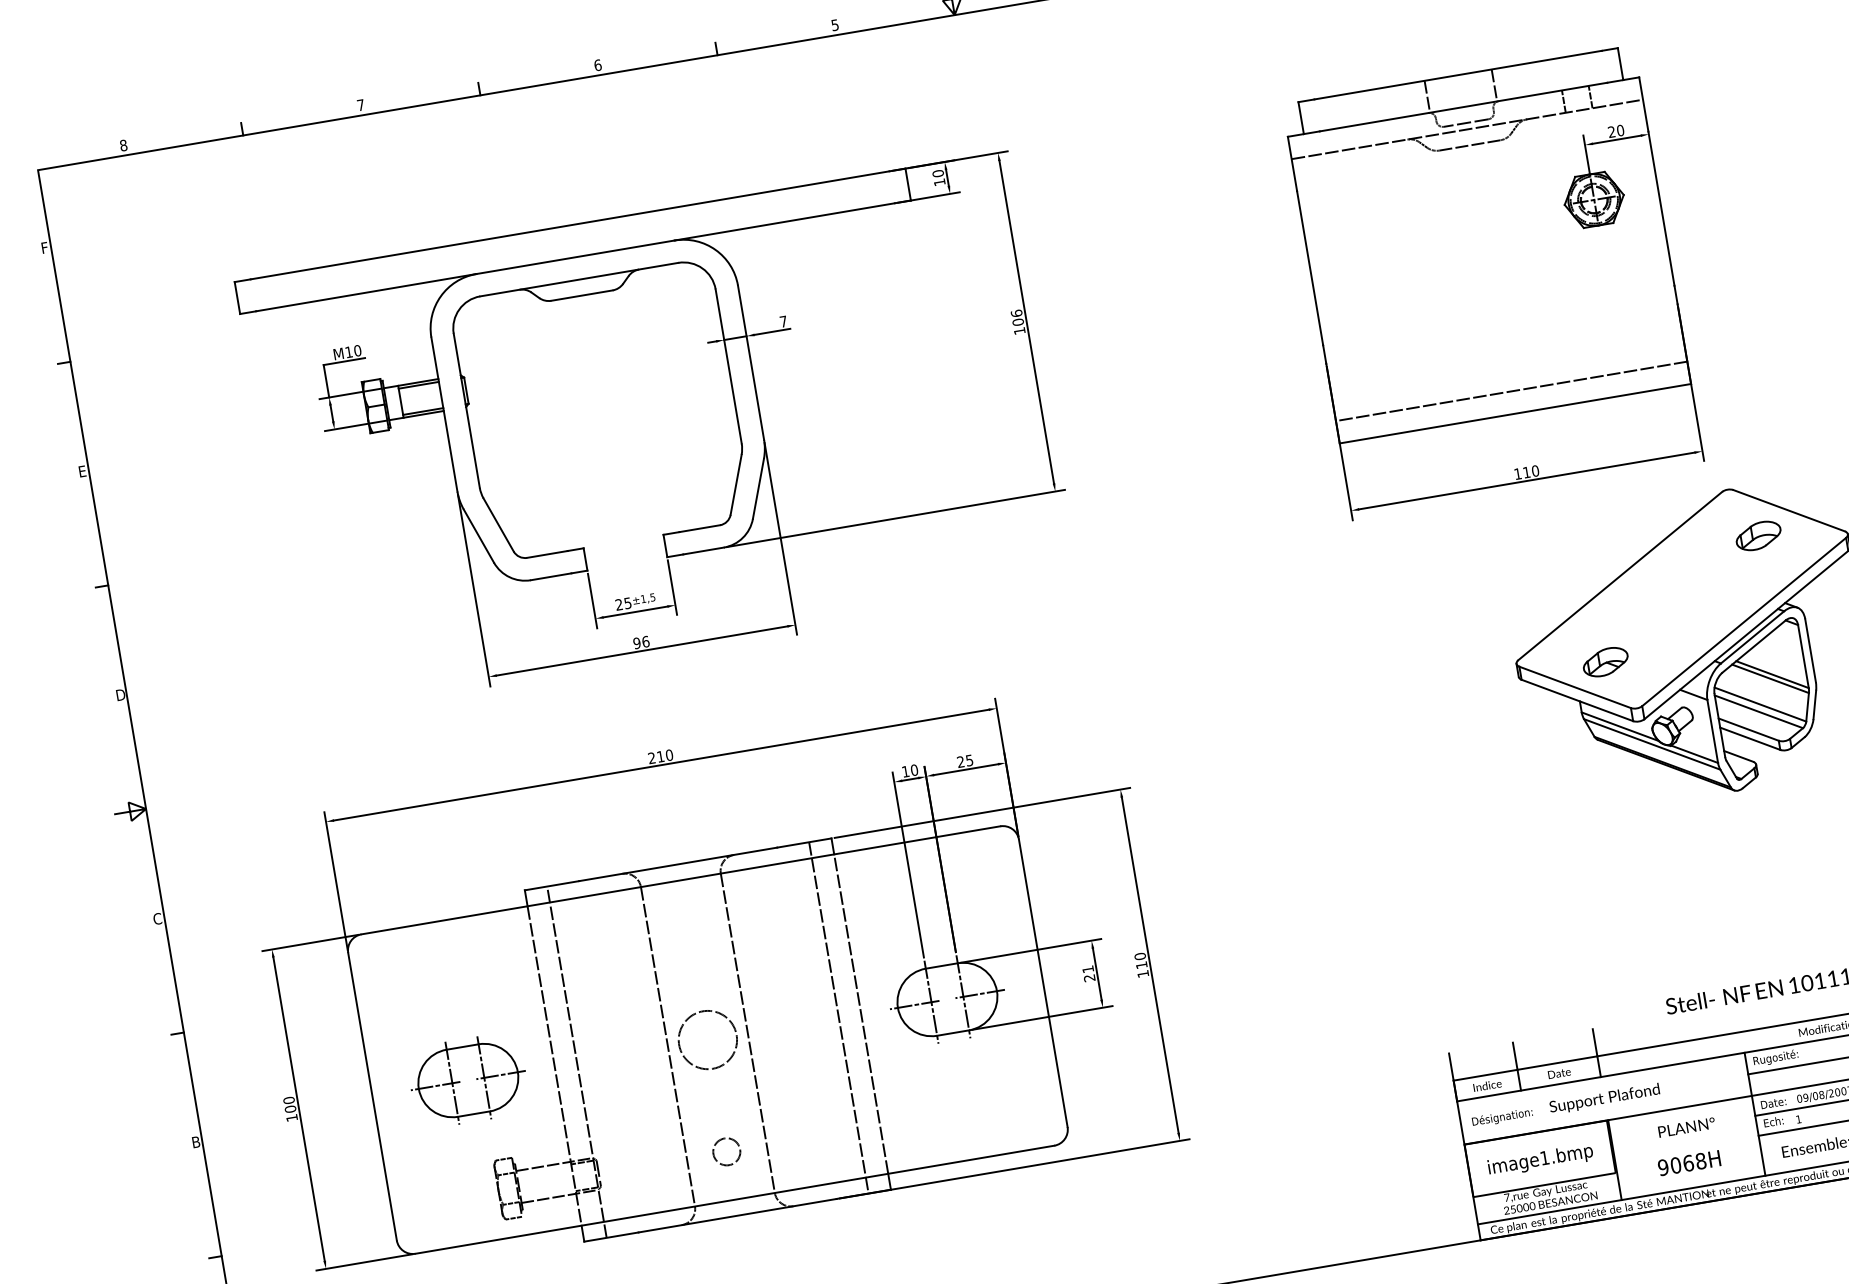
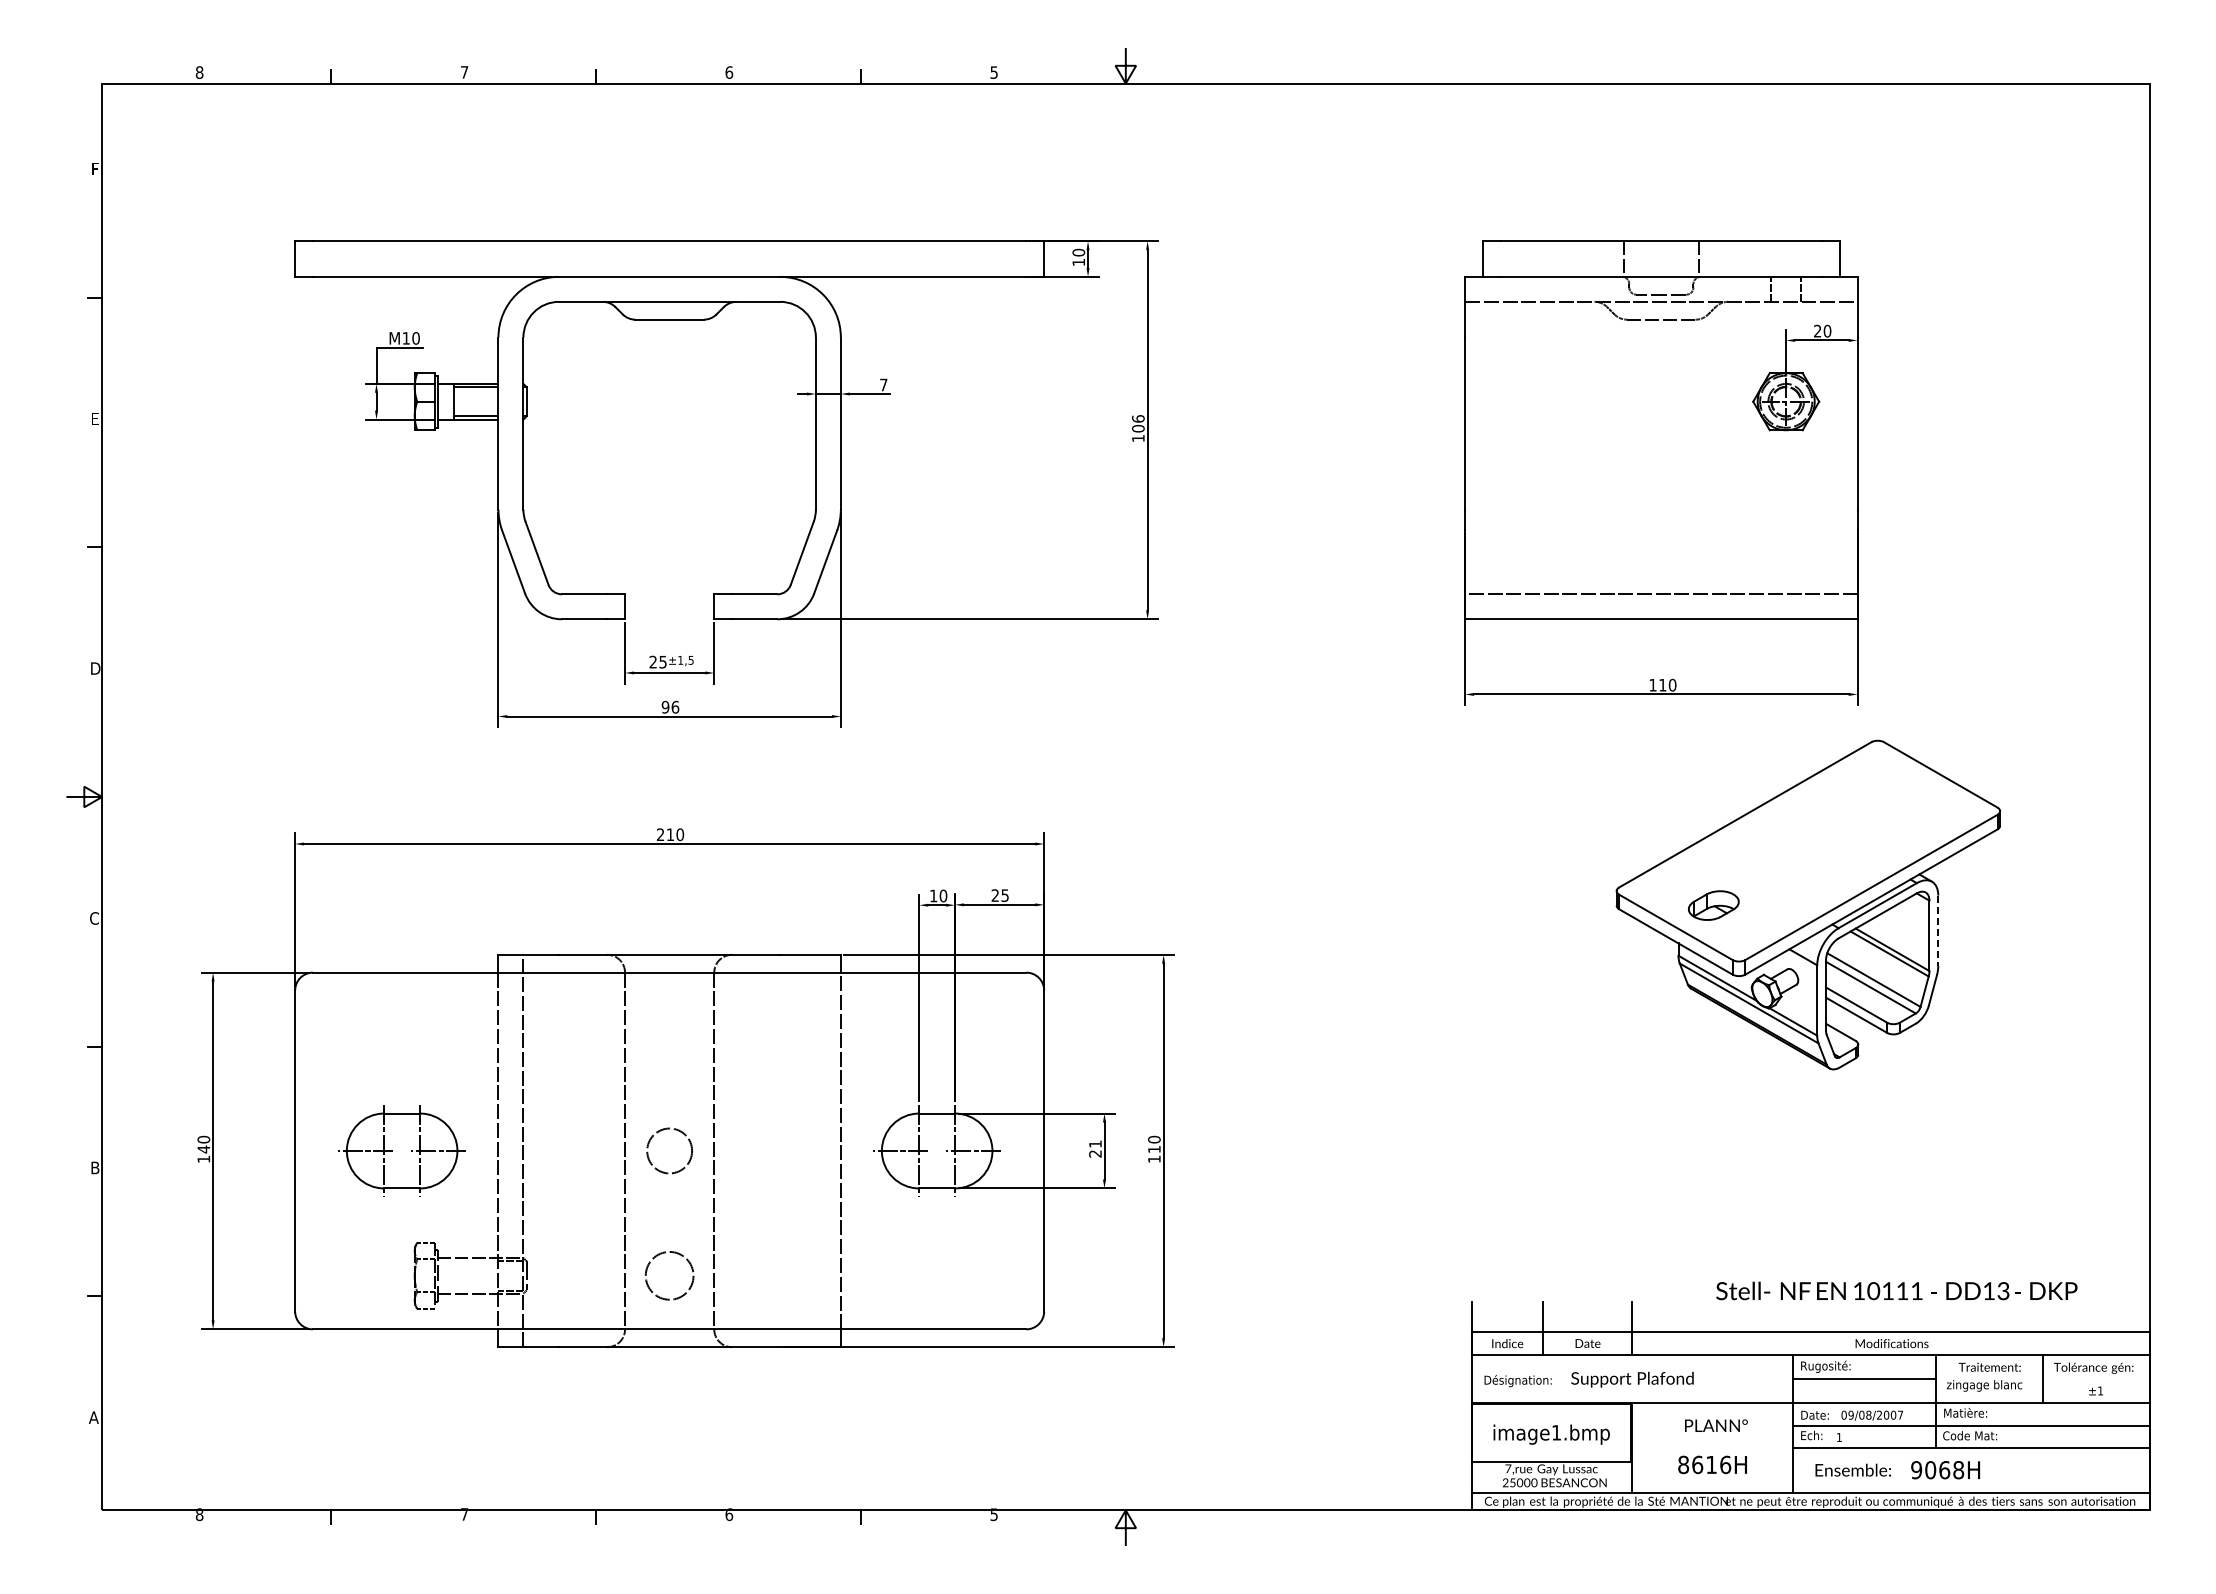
part: (1758, 535) -> (1902, 796), removed
line: (1810, 651) -> (1938, 931), solid -> dashed
line: (838, 1017) -> (815, 1150), removed
circle: (707, 1039) -> (669, 1150), size x0.7
text: (290, 1109) -> (203, 1149), 100 -> 140
circle: (726, 1151) -> (669, 1275), size x1.6
text: (1682, 1164) -> (1704, 1464), 9068H -> 8616H

